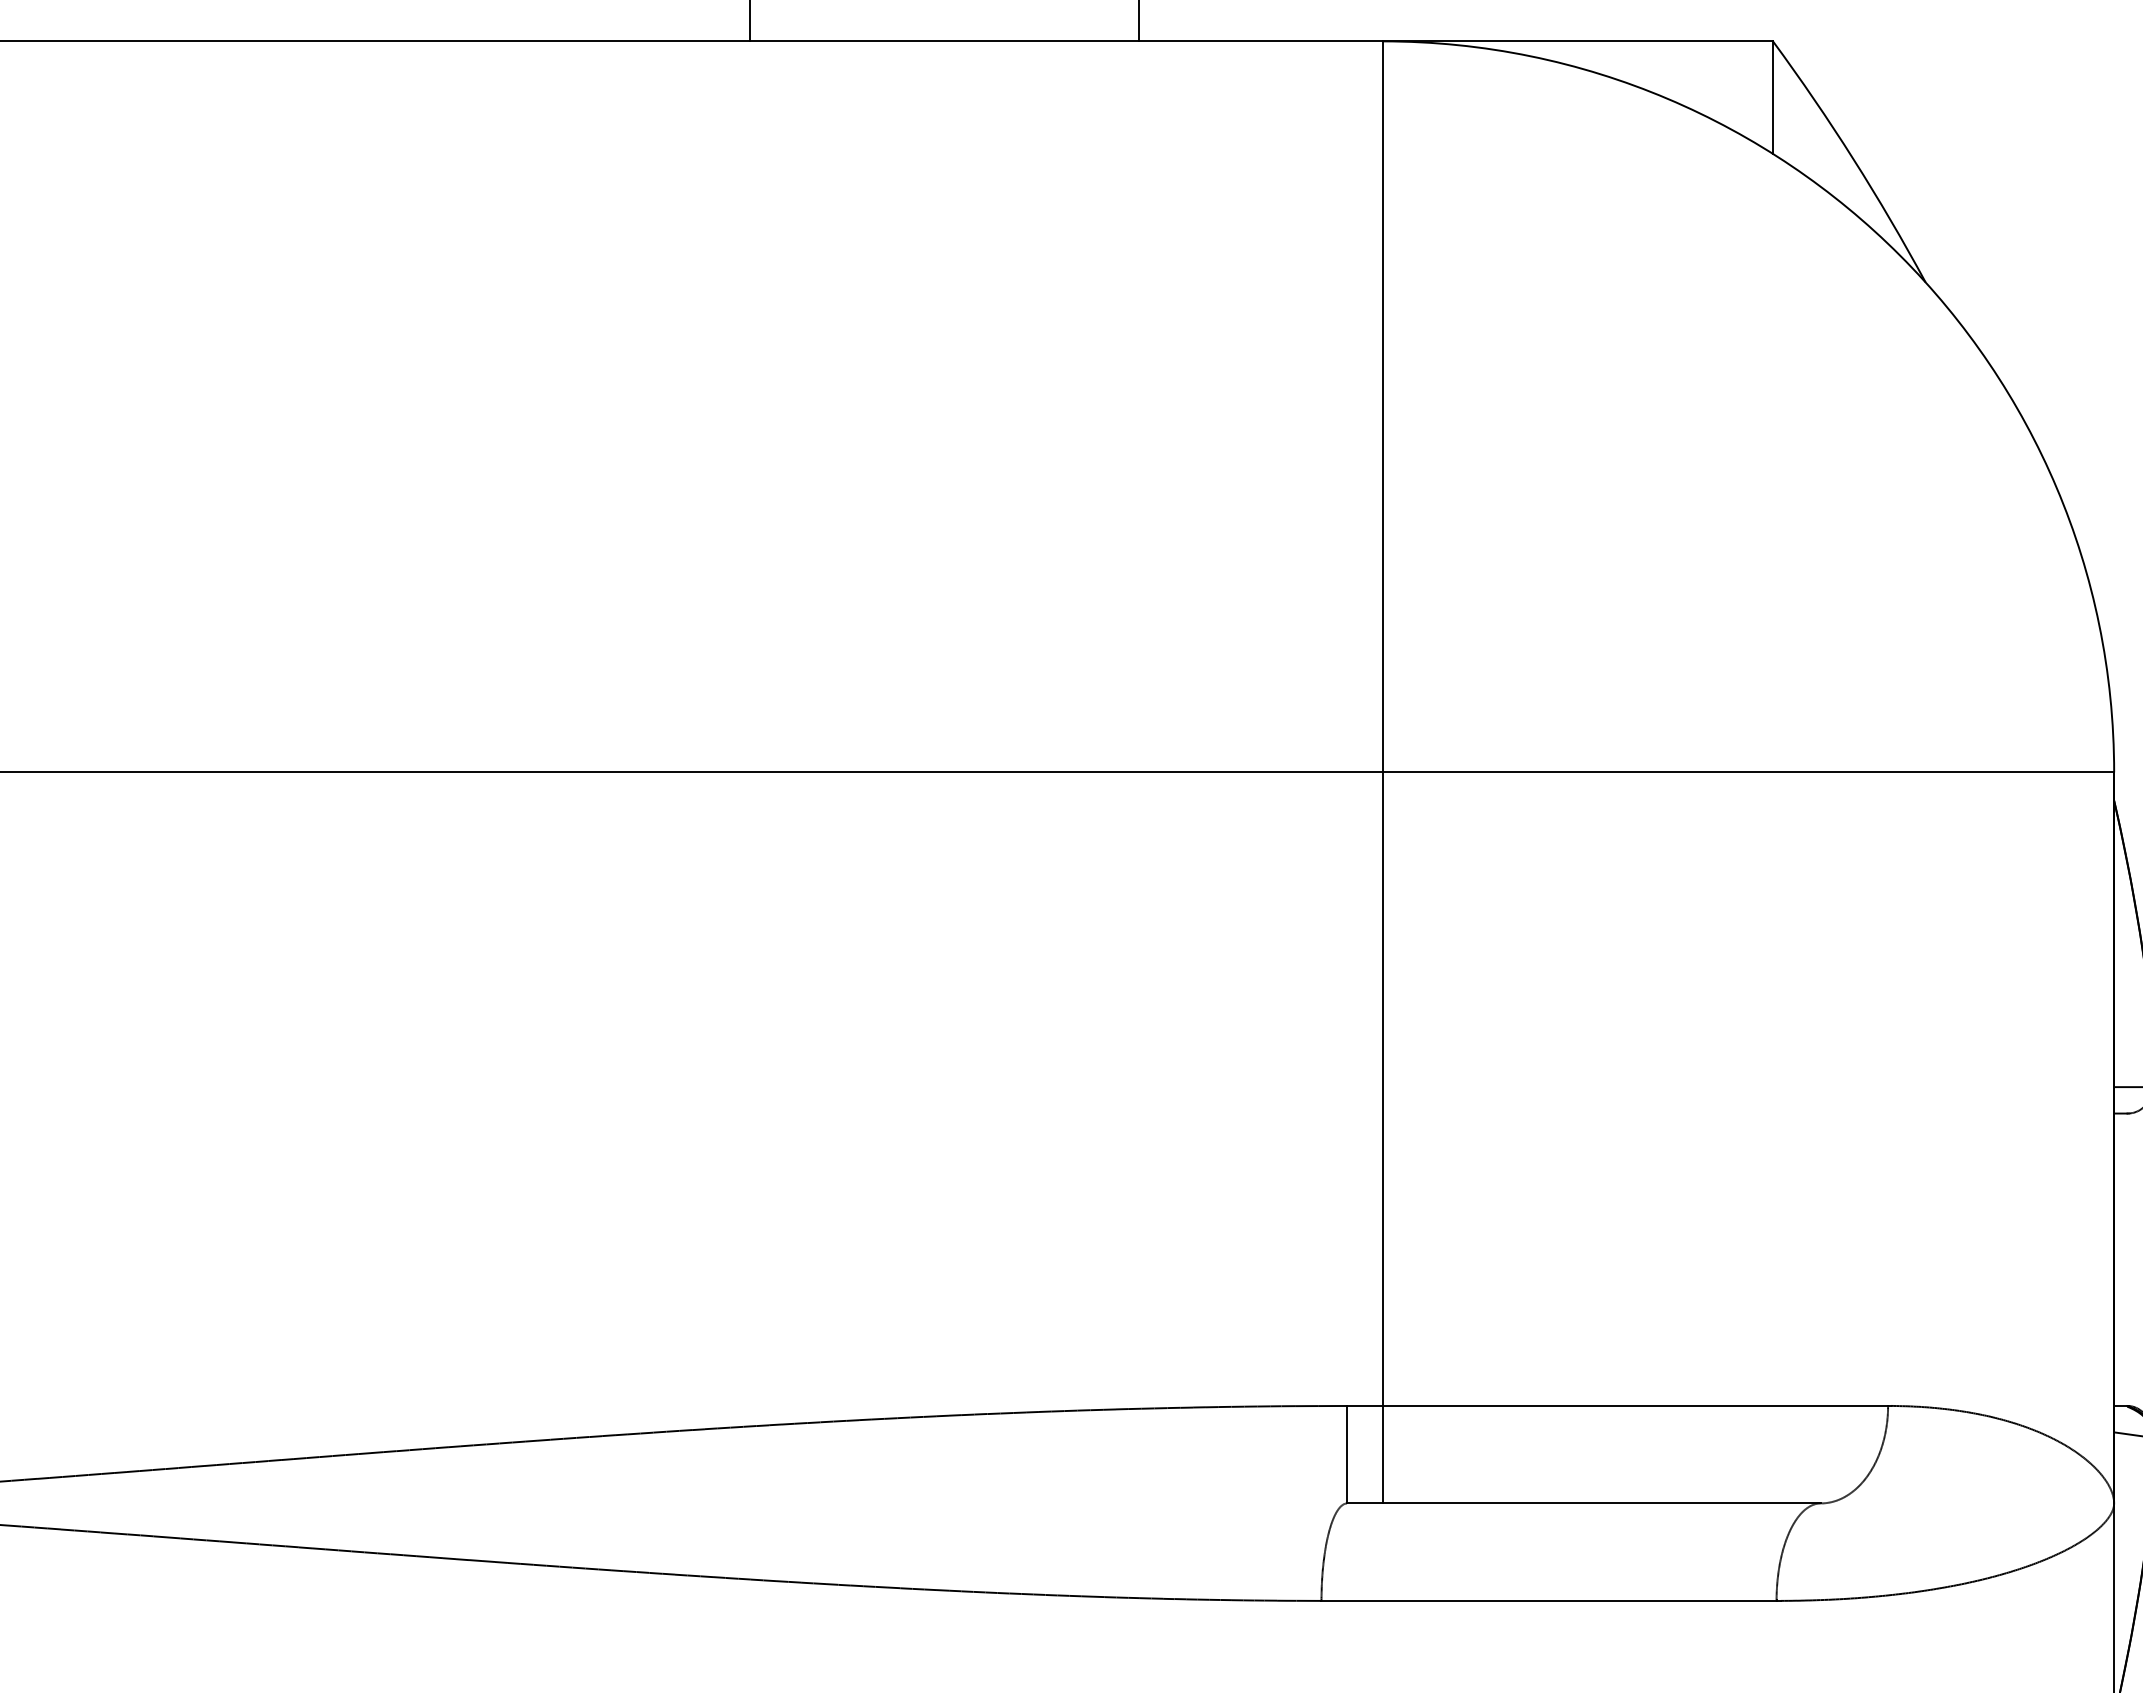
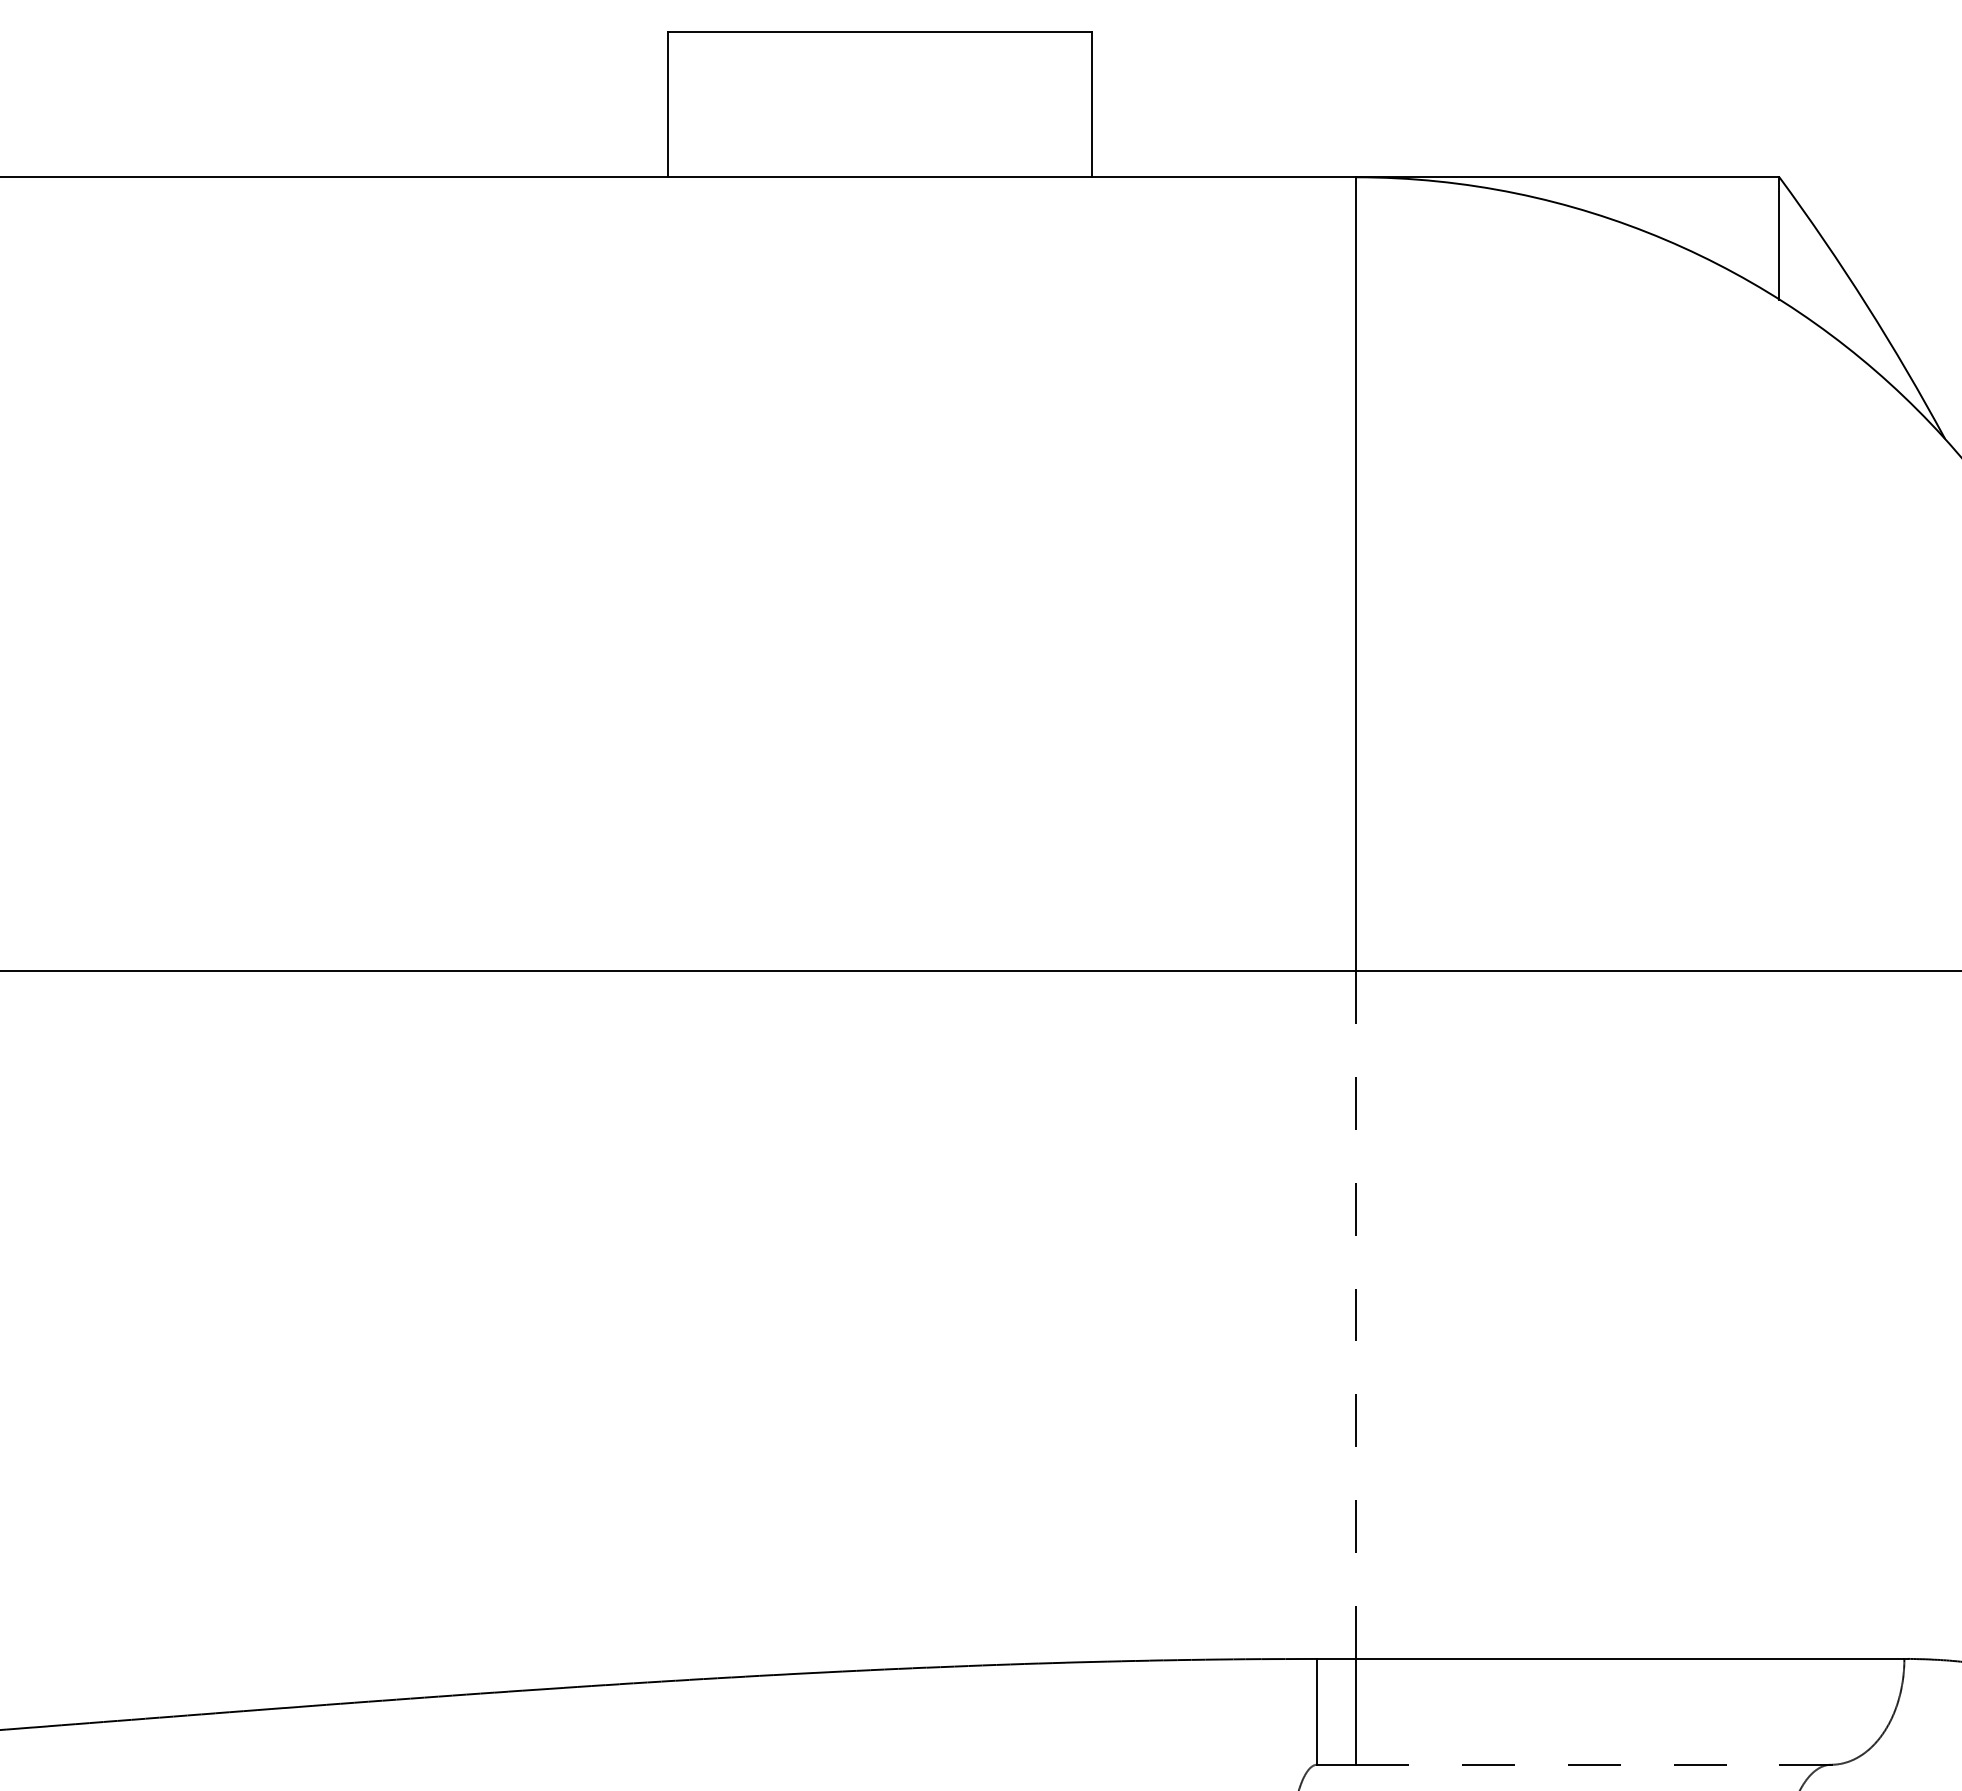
line: (1383, 1089) -> (1356, 1315), solid -> dashed
line: (1601, 1503) -> (1593, 1764), solid -> dashed

